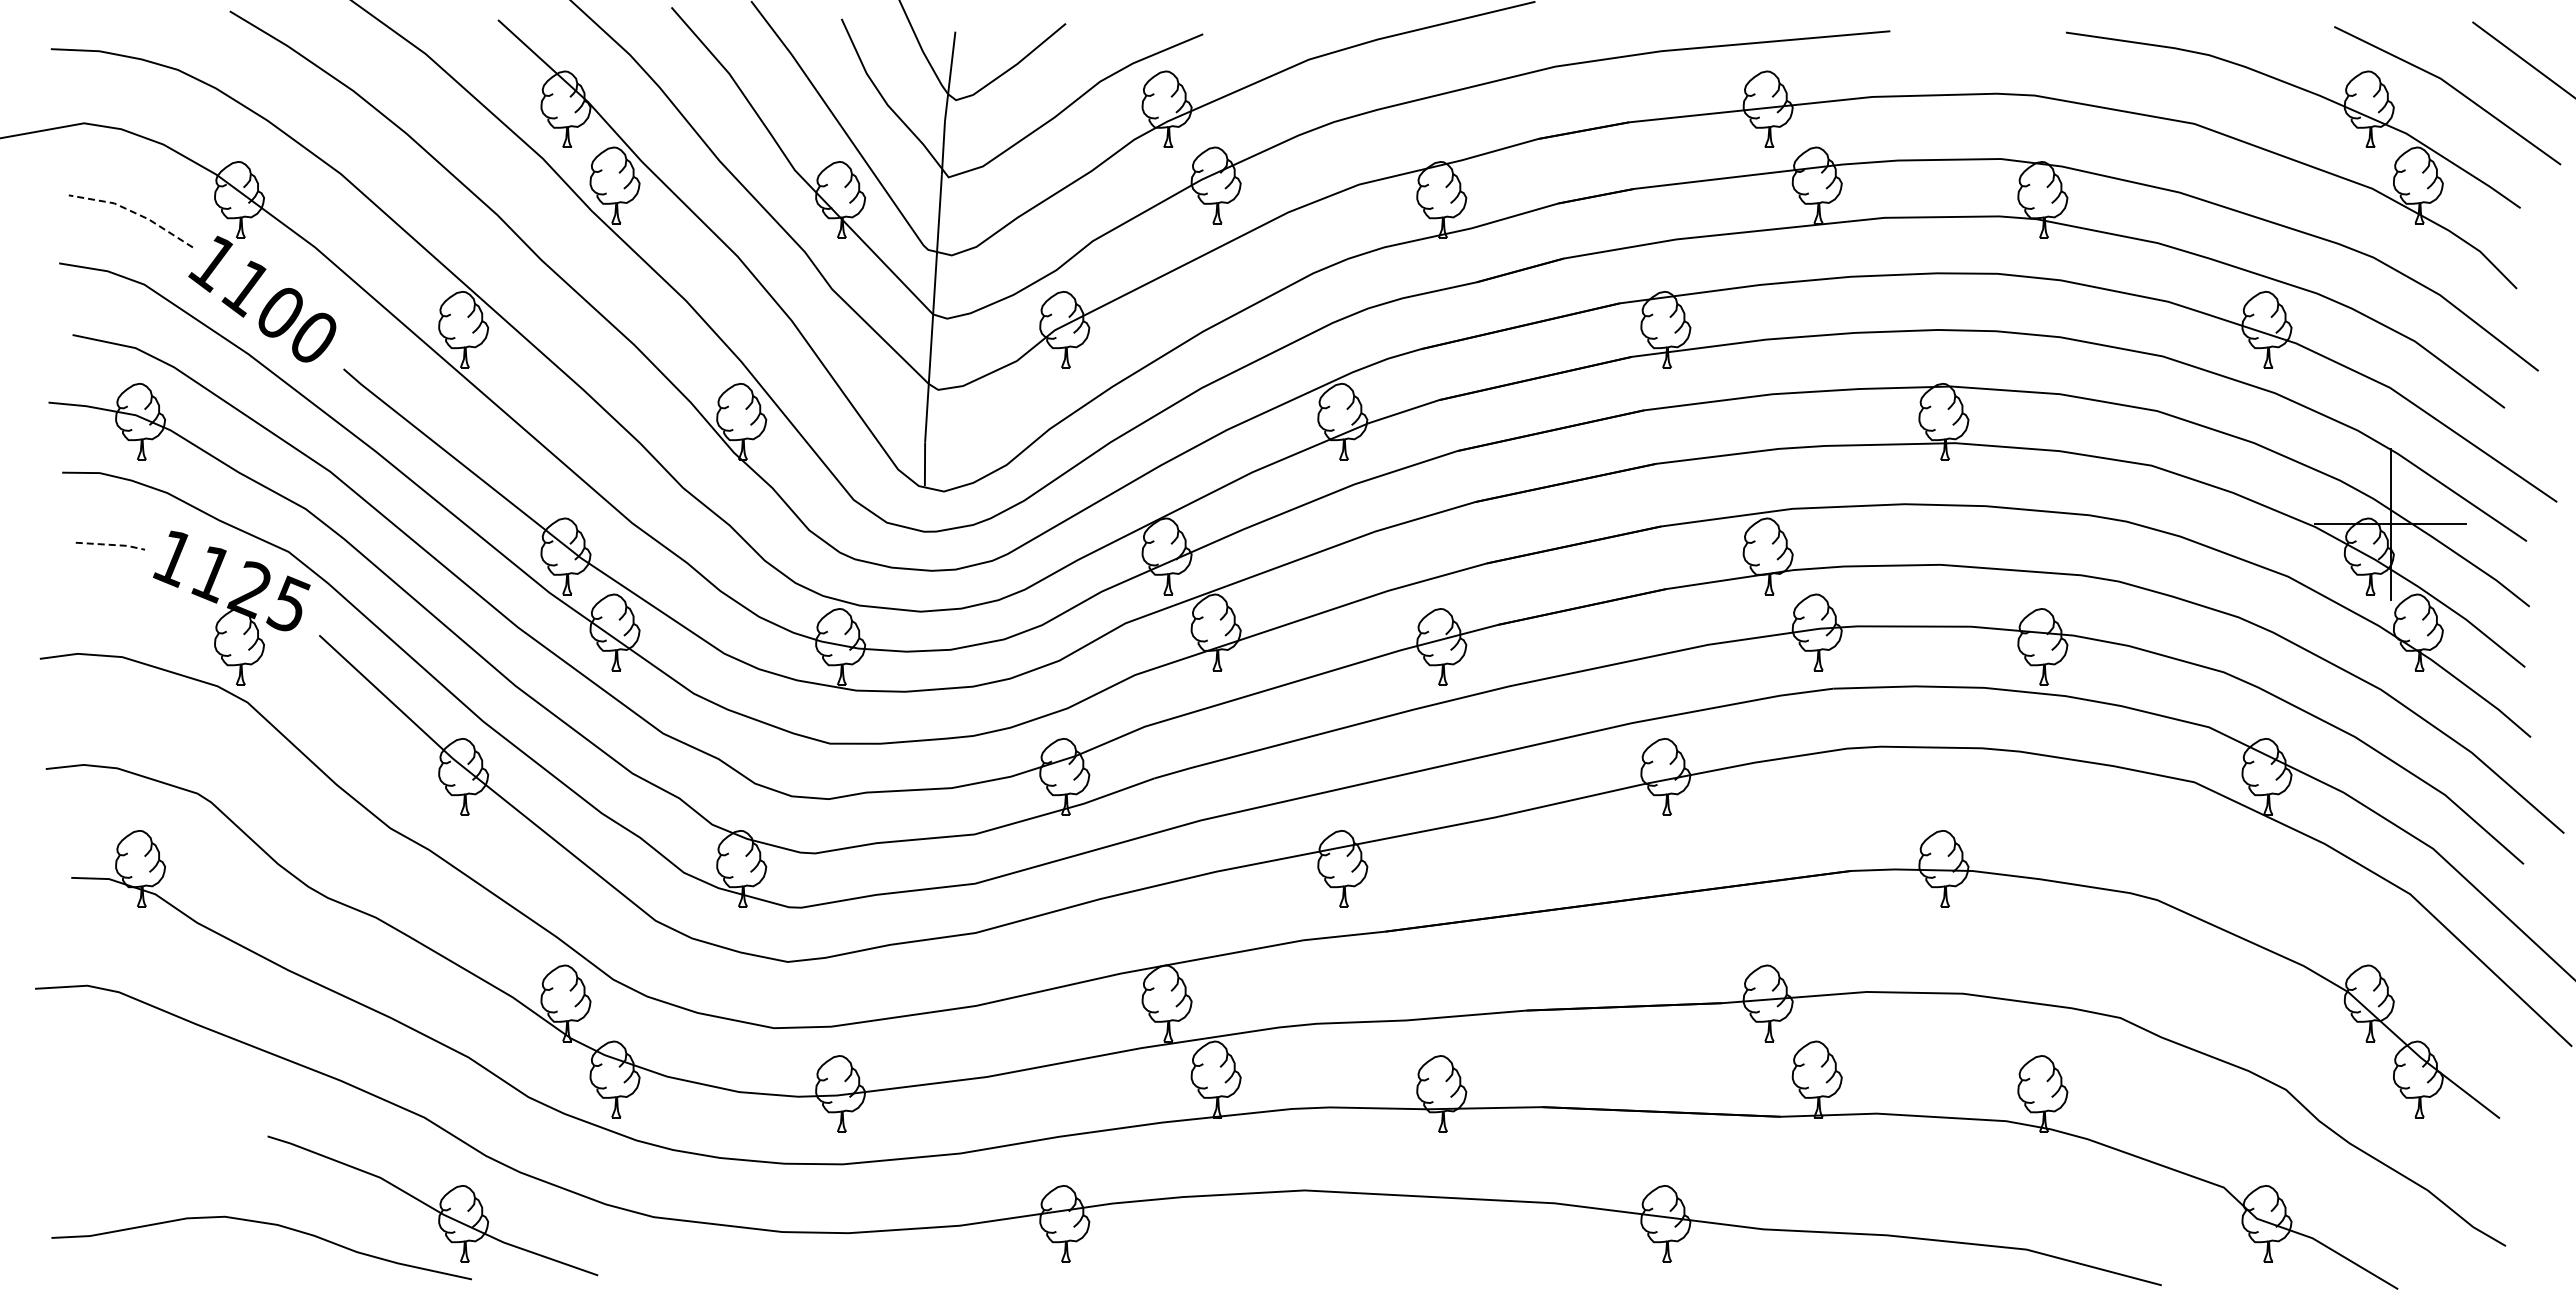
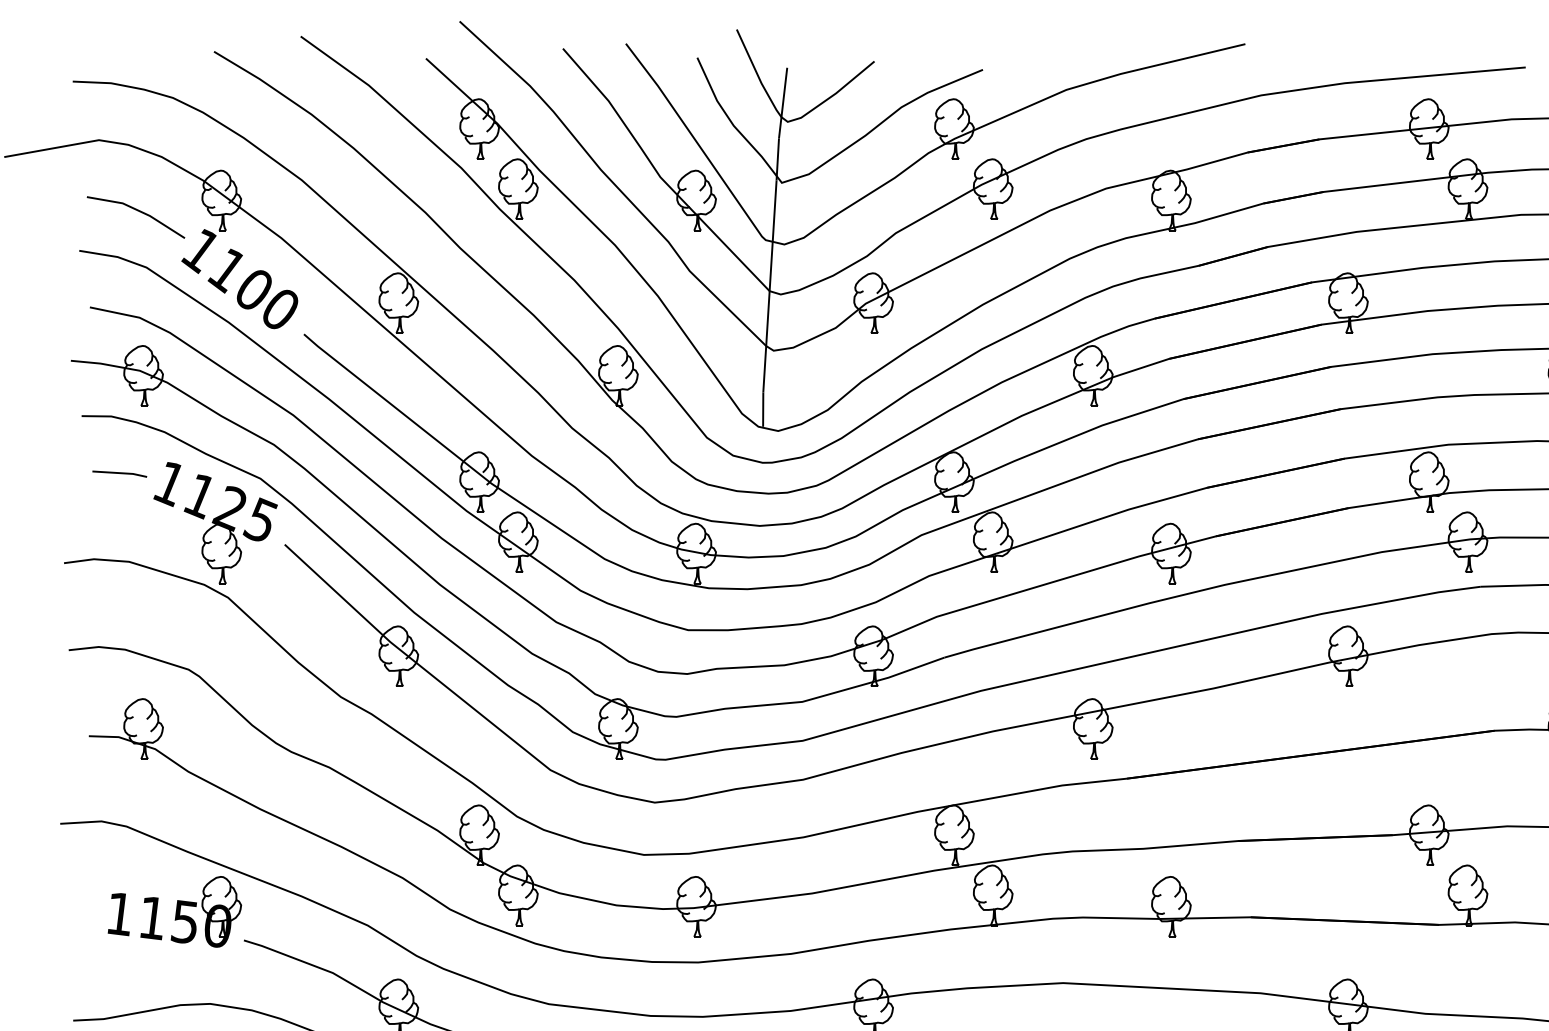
line: (134, 212) -> (138, 210), dashed -> solid
line: (111, 544) -> (120, 472), dashed -> solid
part: (179, 1100) -> (174, 912), added

